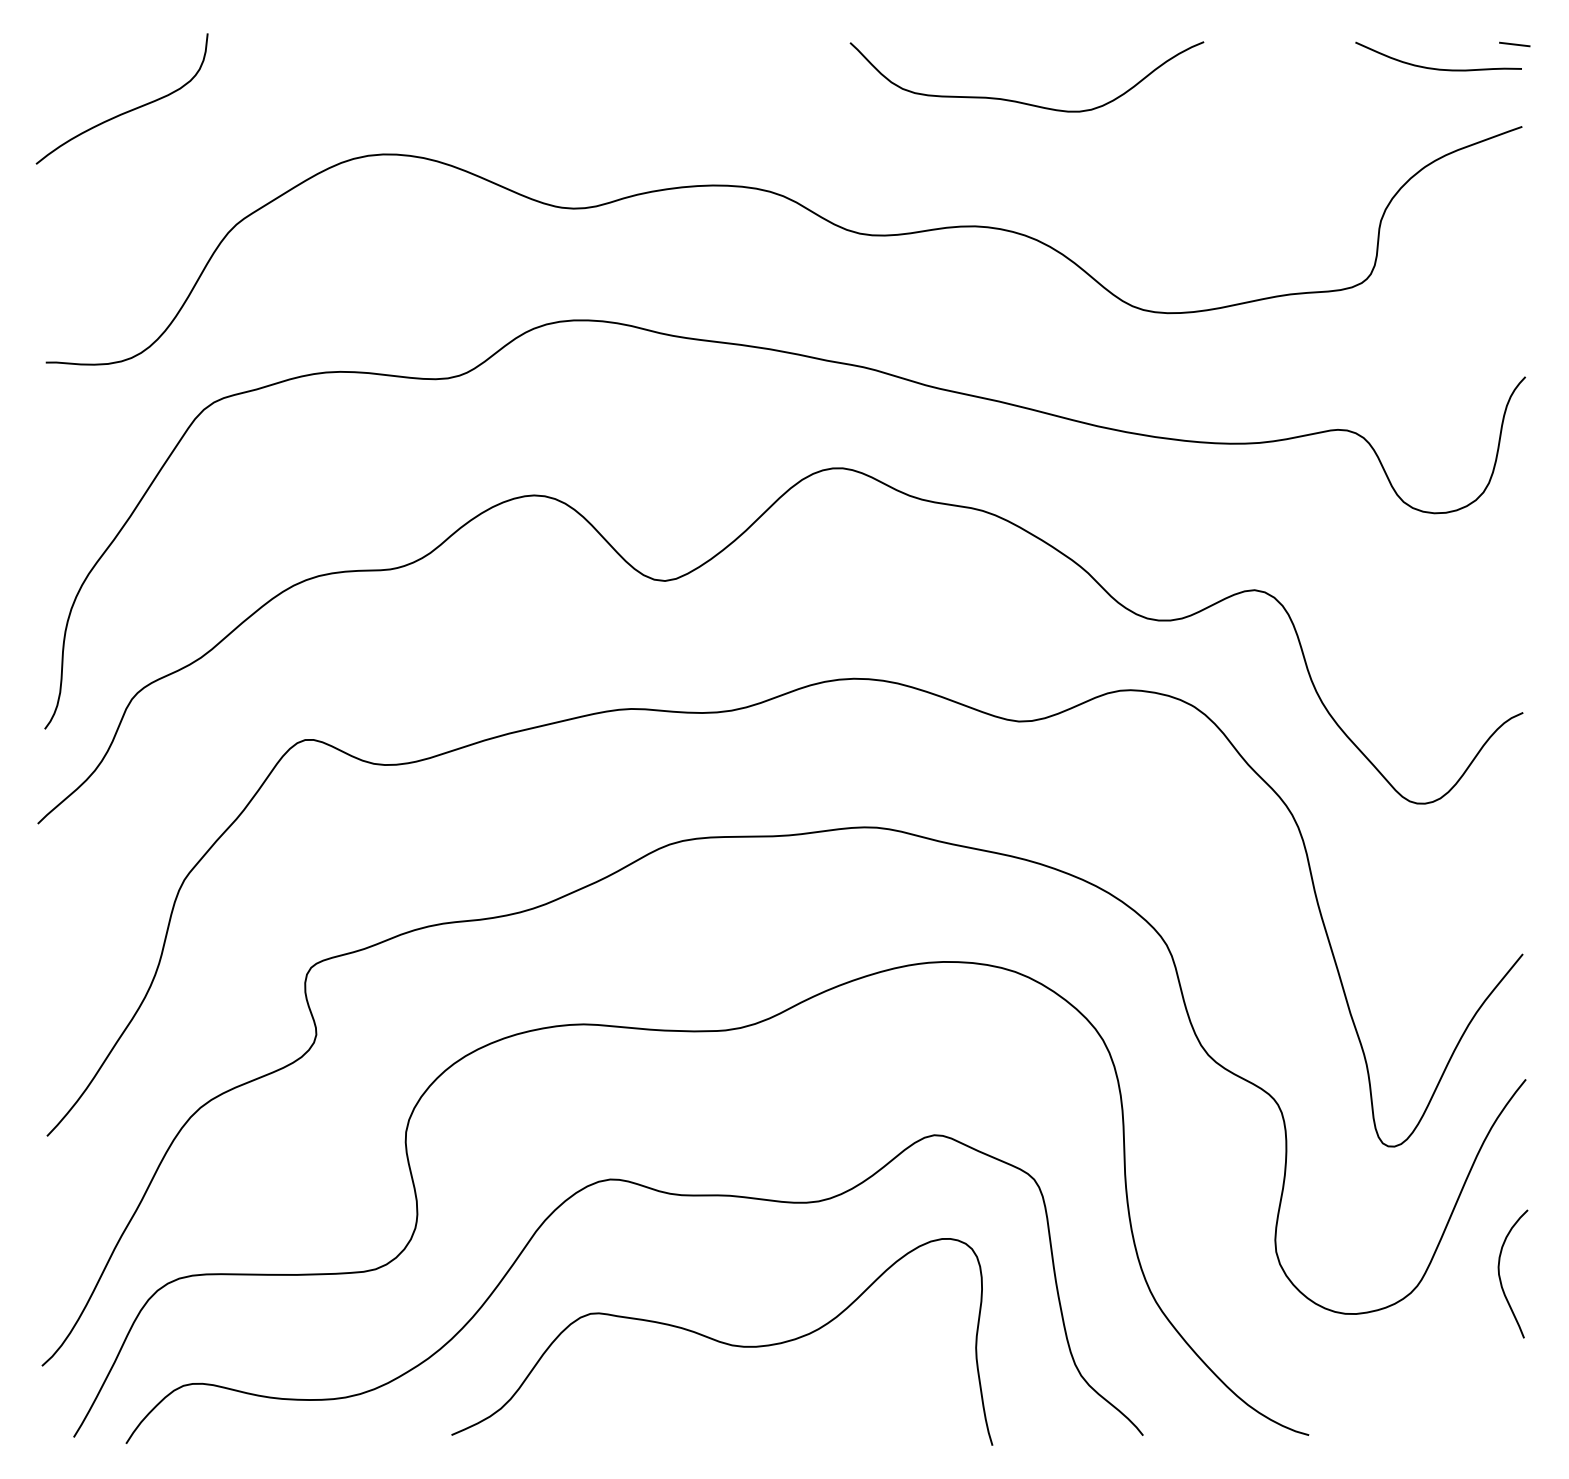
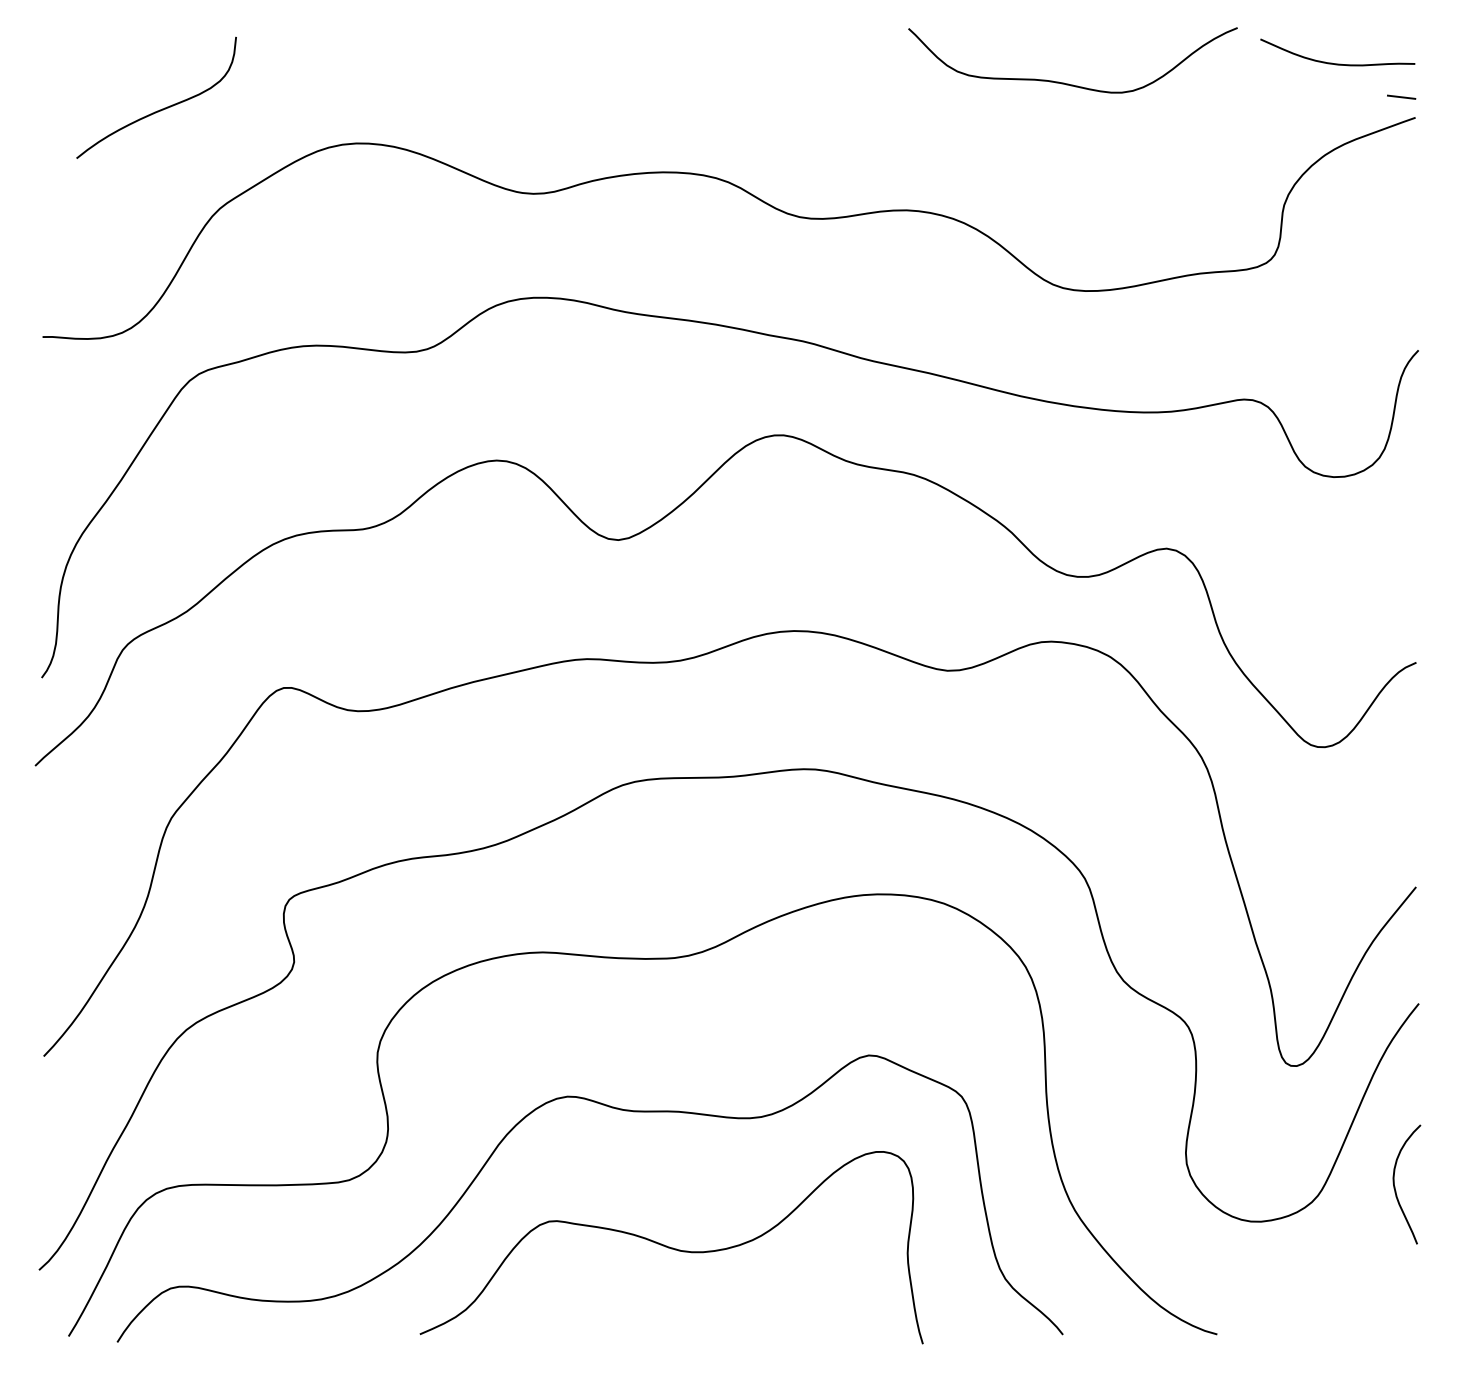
line: (1514, 43) -> (1401, 96), moved
curve: (1022, 101) -> (1068, 83), moved
curve: (125, 111) -> (159, 109), moved

